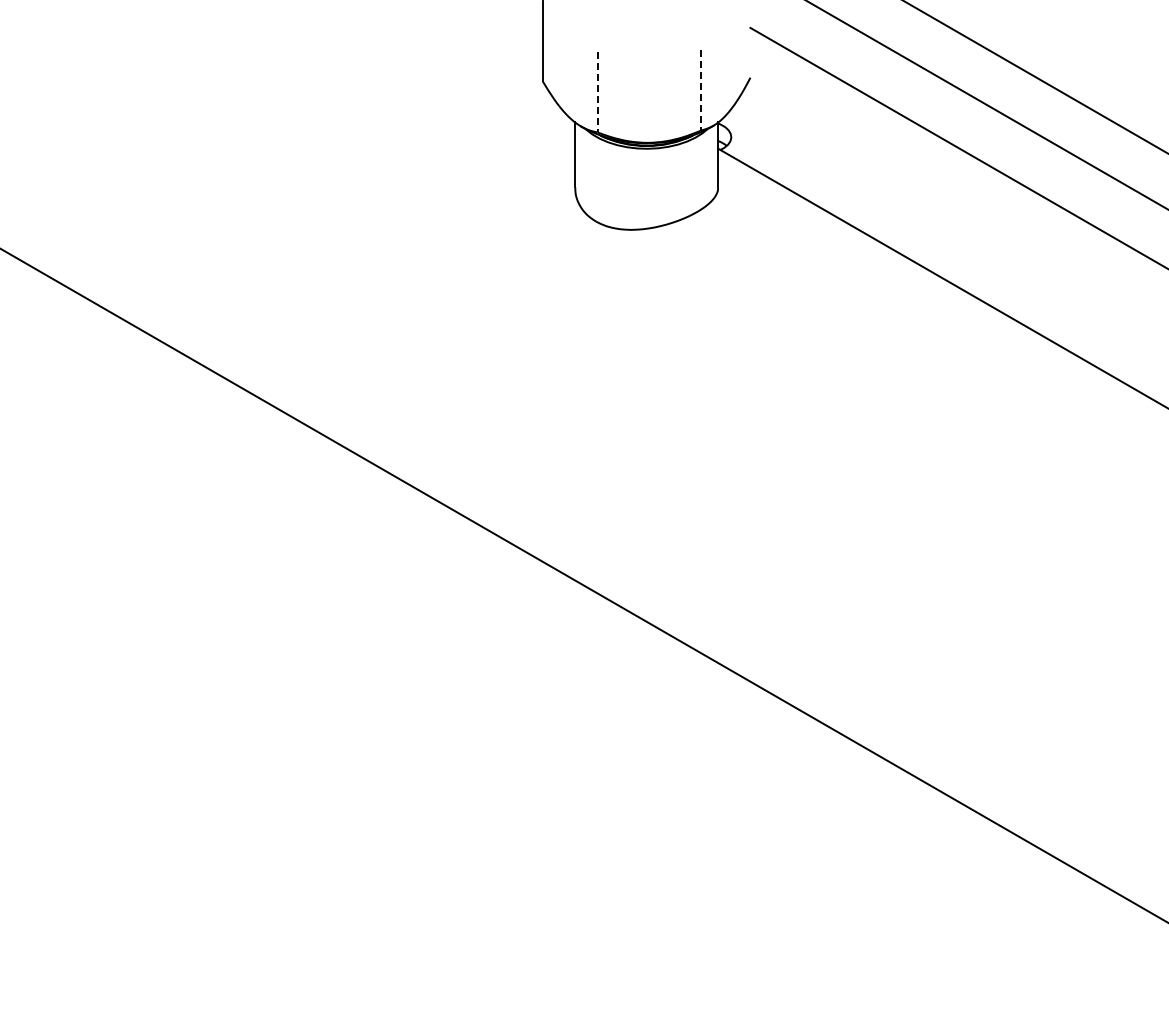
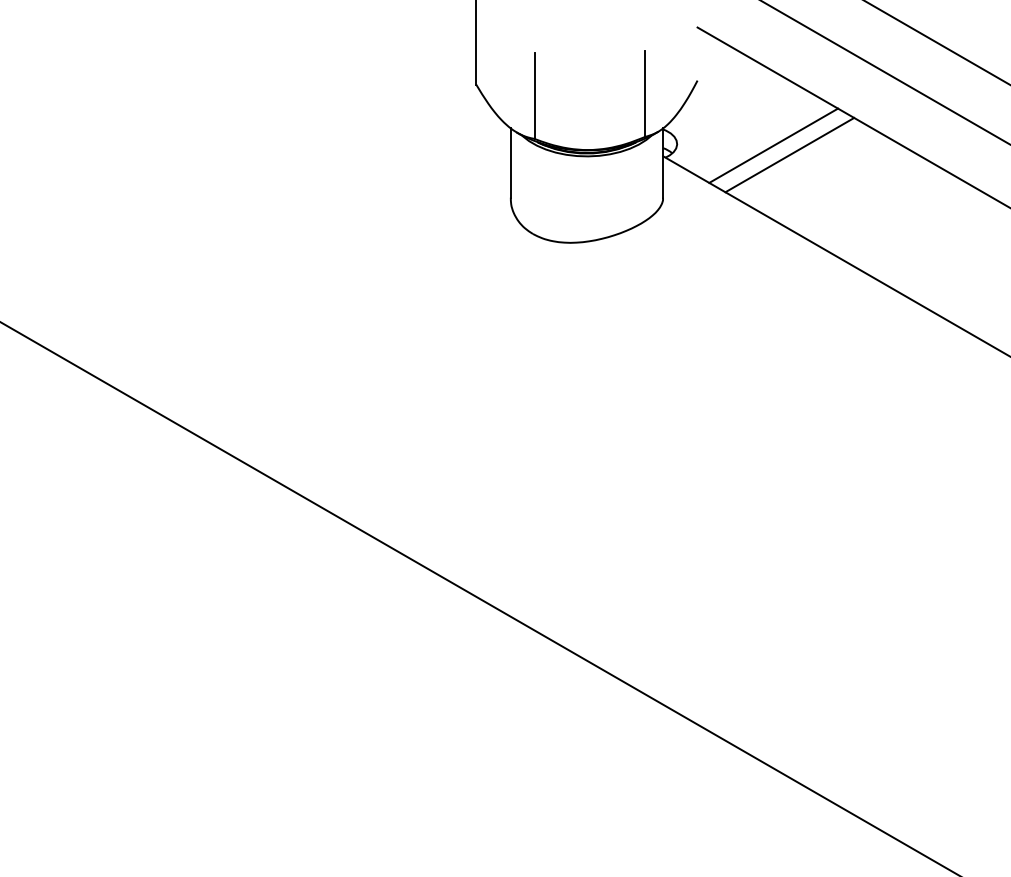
line: (701, 90) -> (645, 94), dashed -> solid
line: (597, 92) -> (534, 96), dashed -> solid
line: (821, 138) -> (773, 145), added
line: (836, 147) -> (789, 155), added

